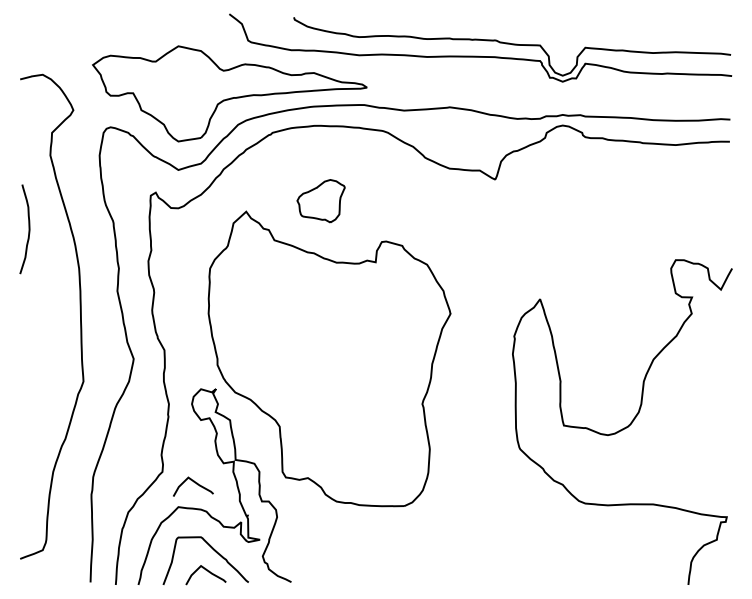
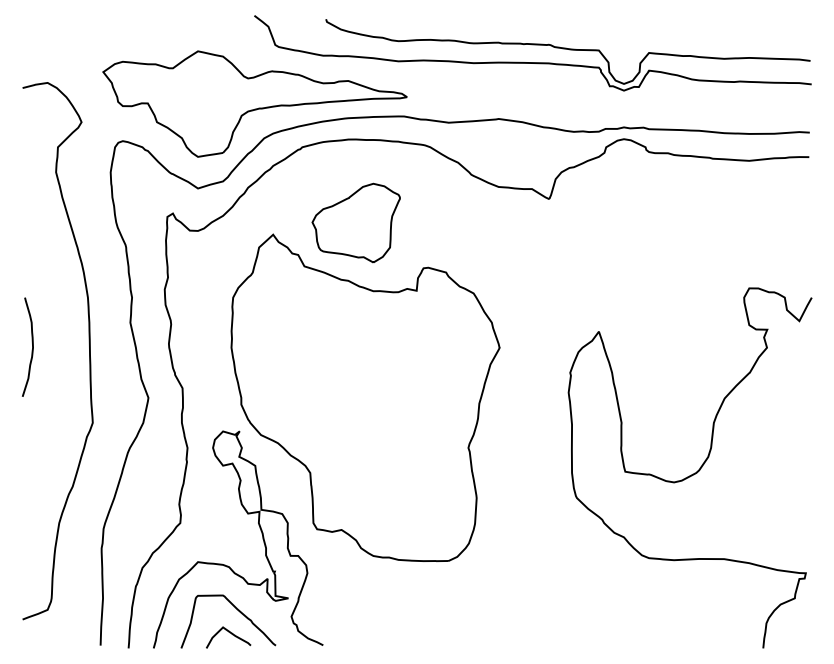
part: (320, 200) -> (355, 222), size x1.67
curve: (29, 228) -> (32, 346), moved
curve: (196, 483) -> (217, 536), removed

